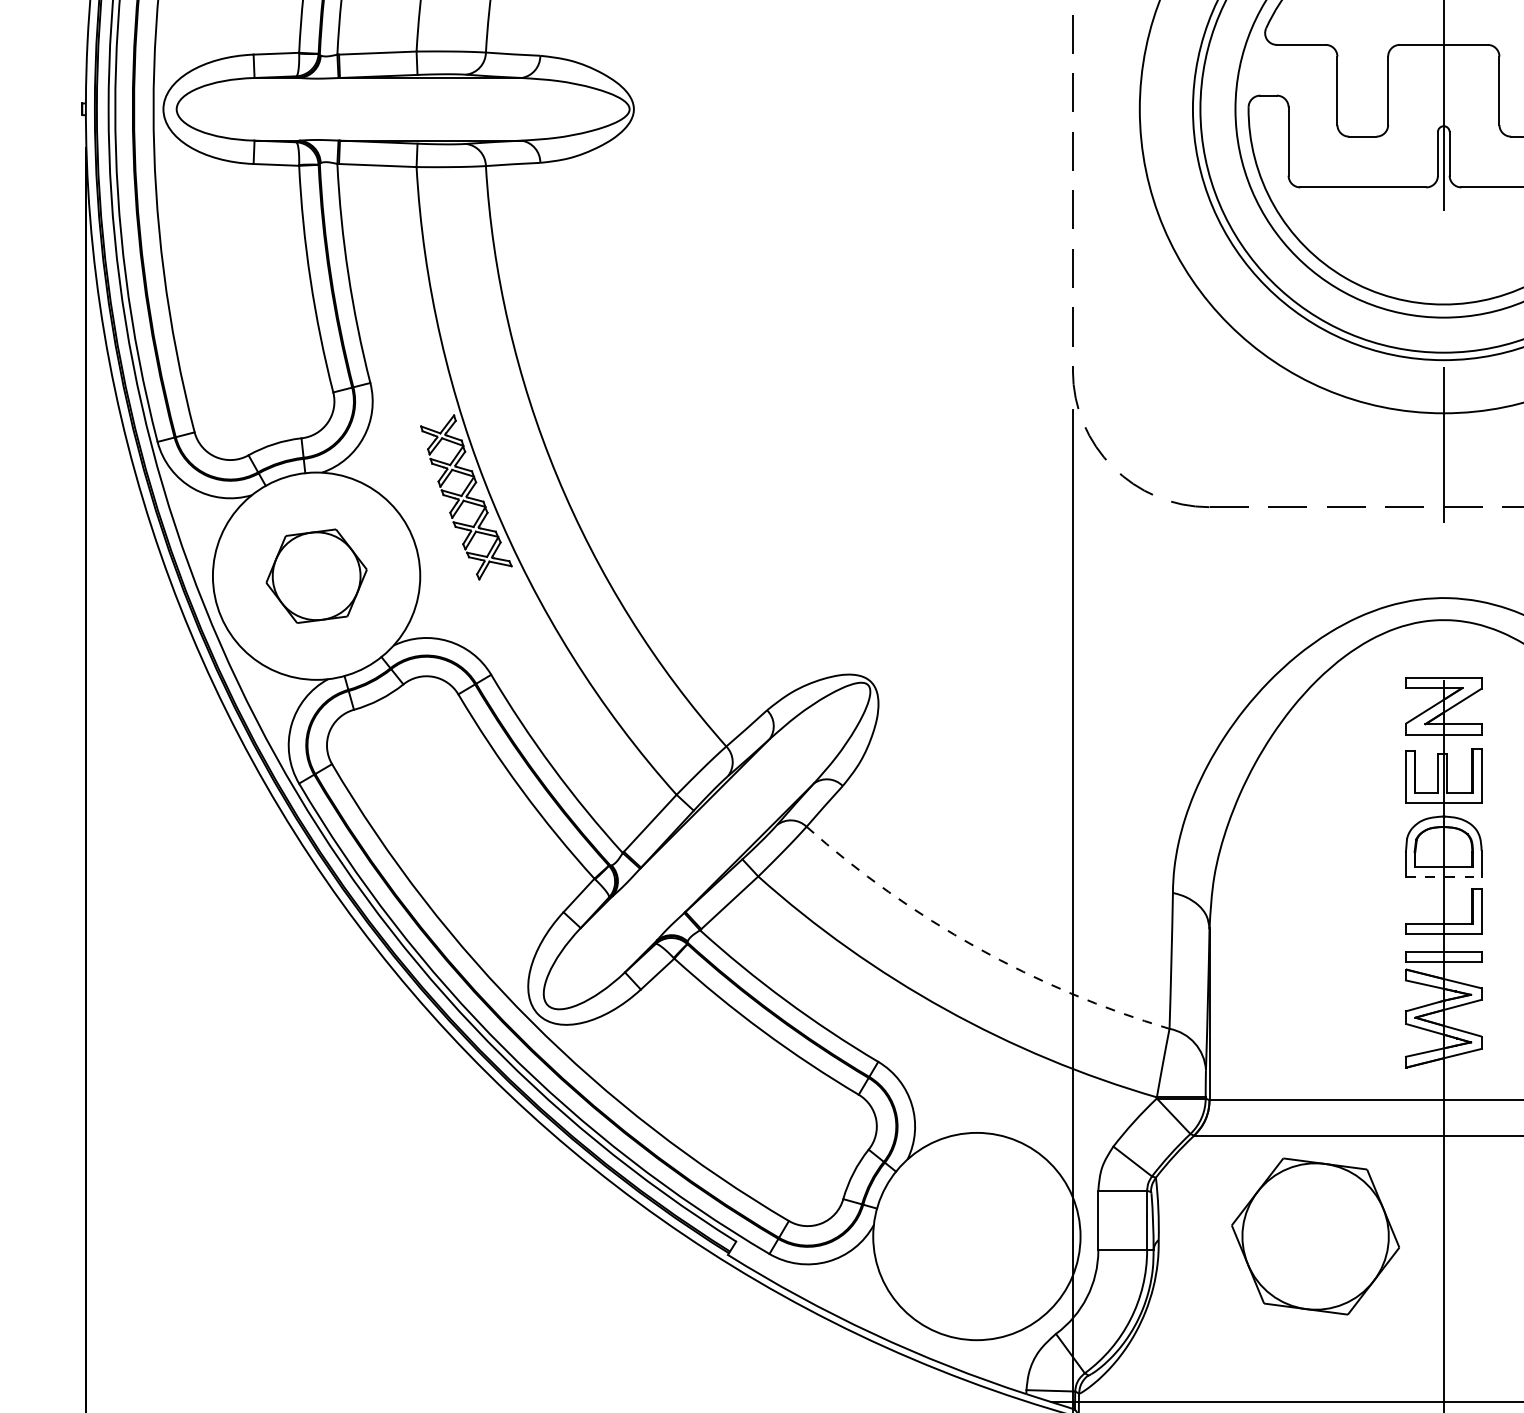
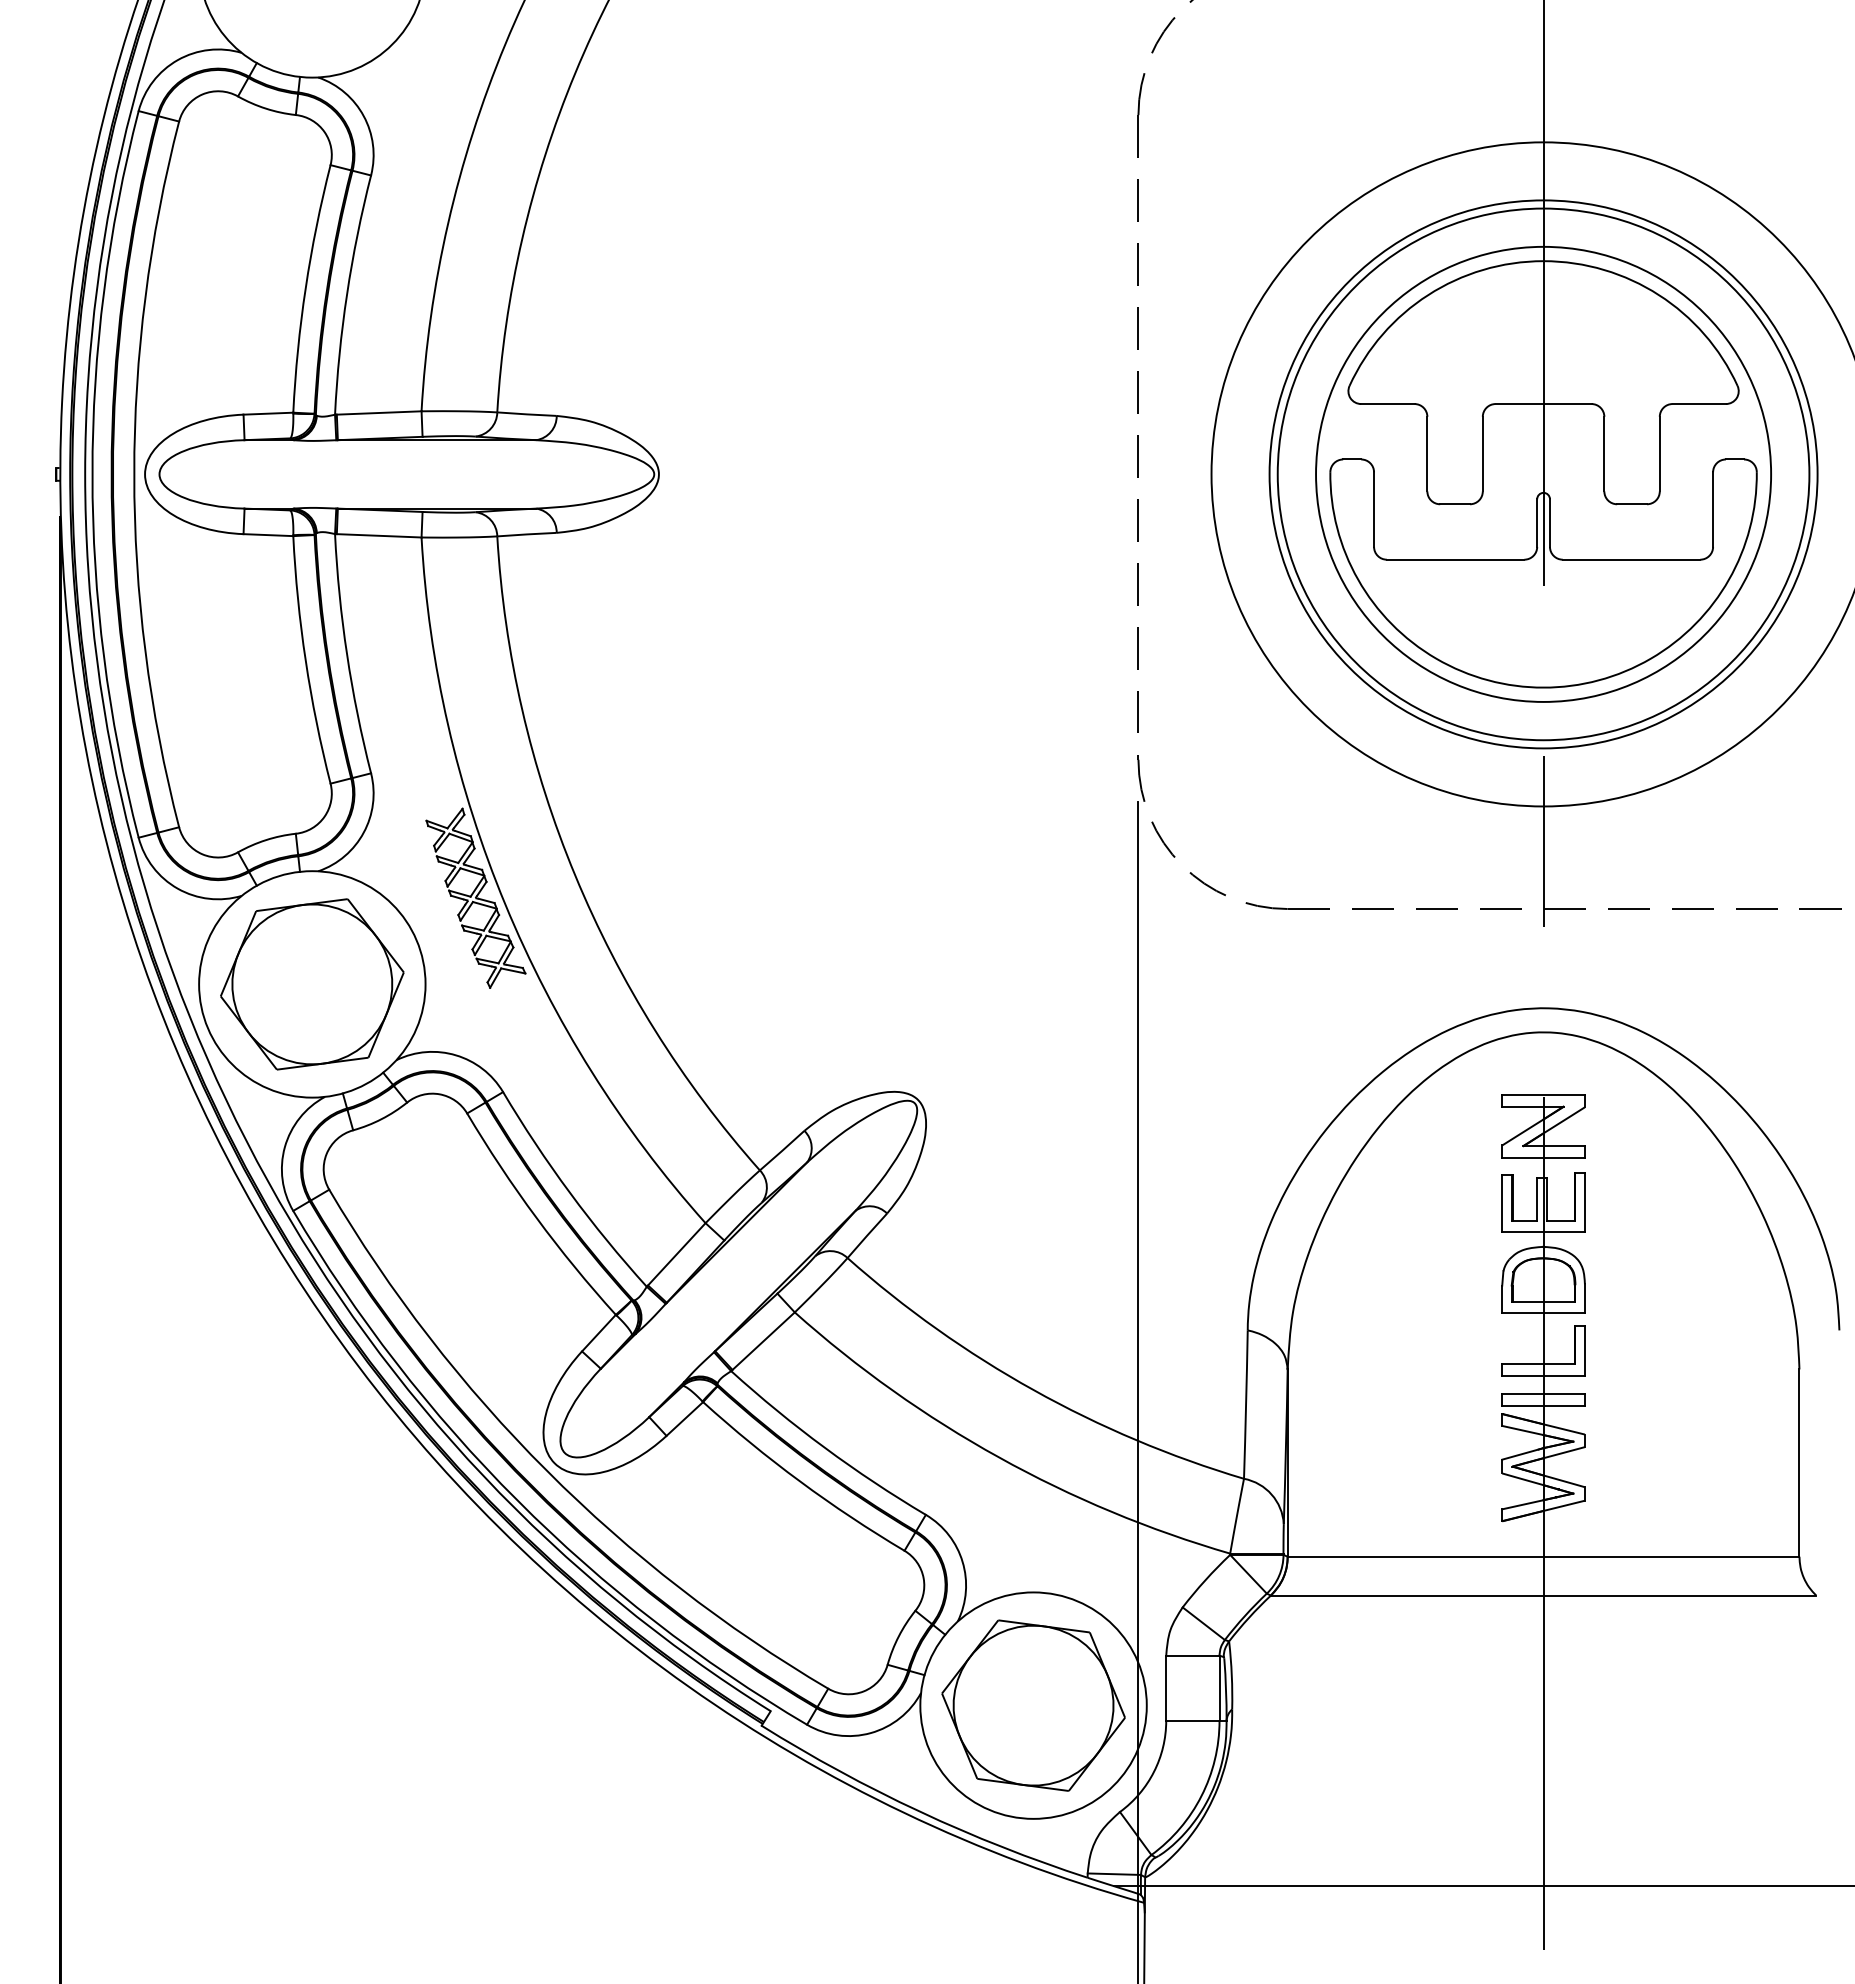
part: (316, 576) -> (312, 984), size x1.67
line: (1444, 877) -> (1544, 1313), dashed -> solid
arc: (976, 948) -> (1033, 1390), dashed -> solid
part: (1315, 1236) -> (1033, 1705), moved

